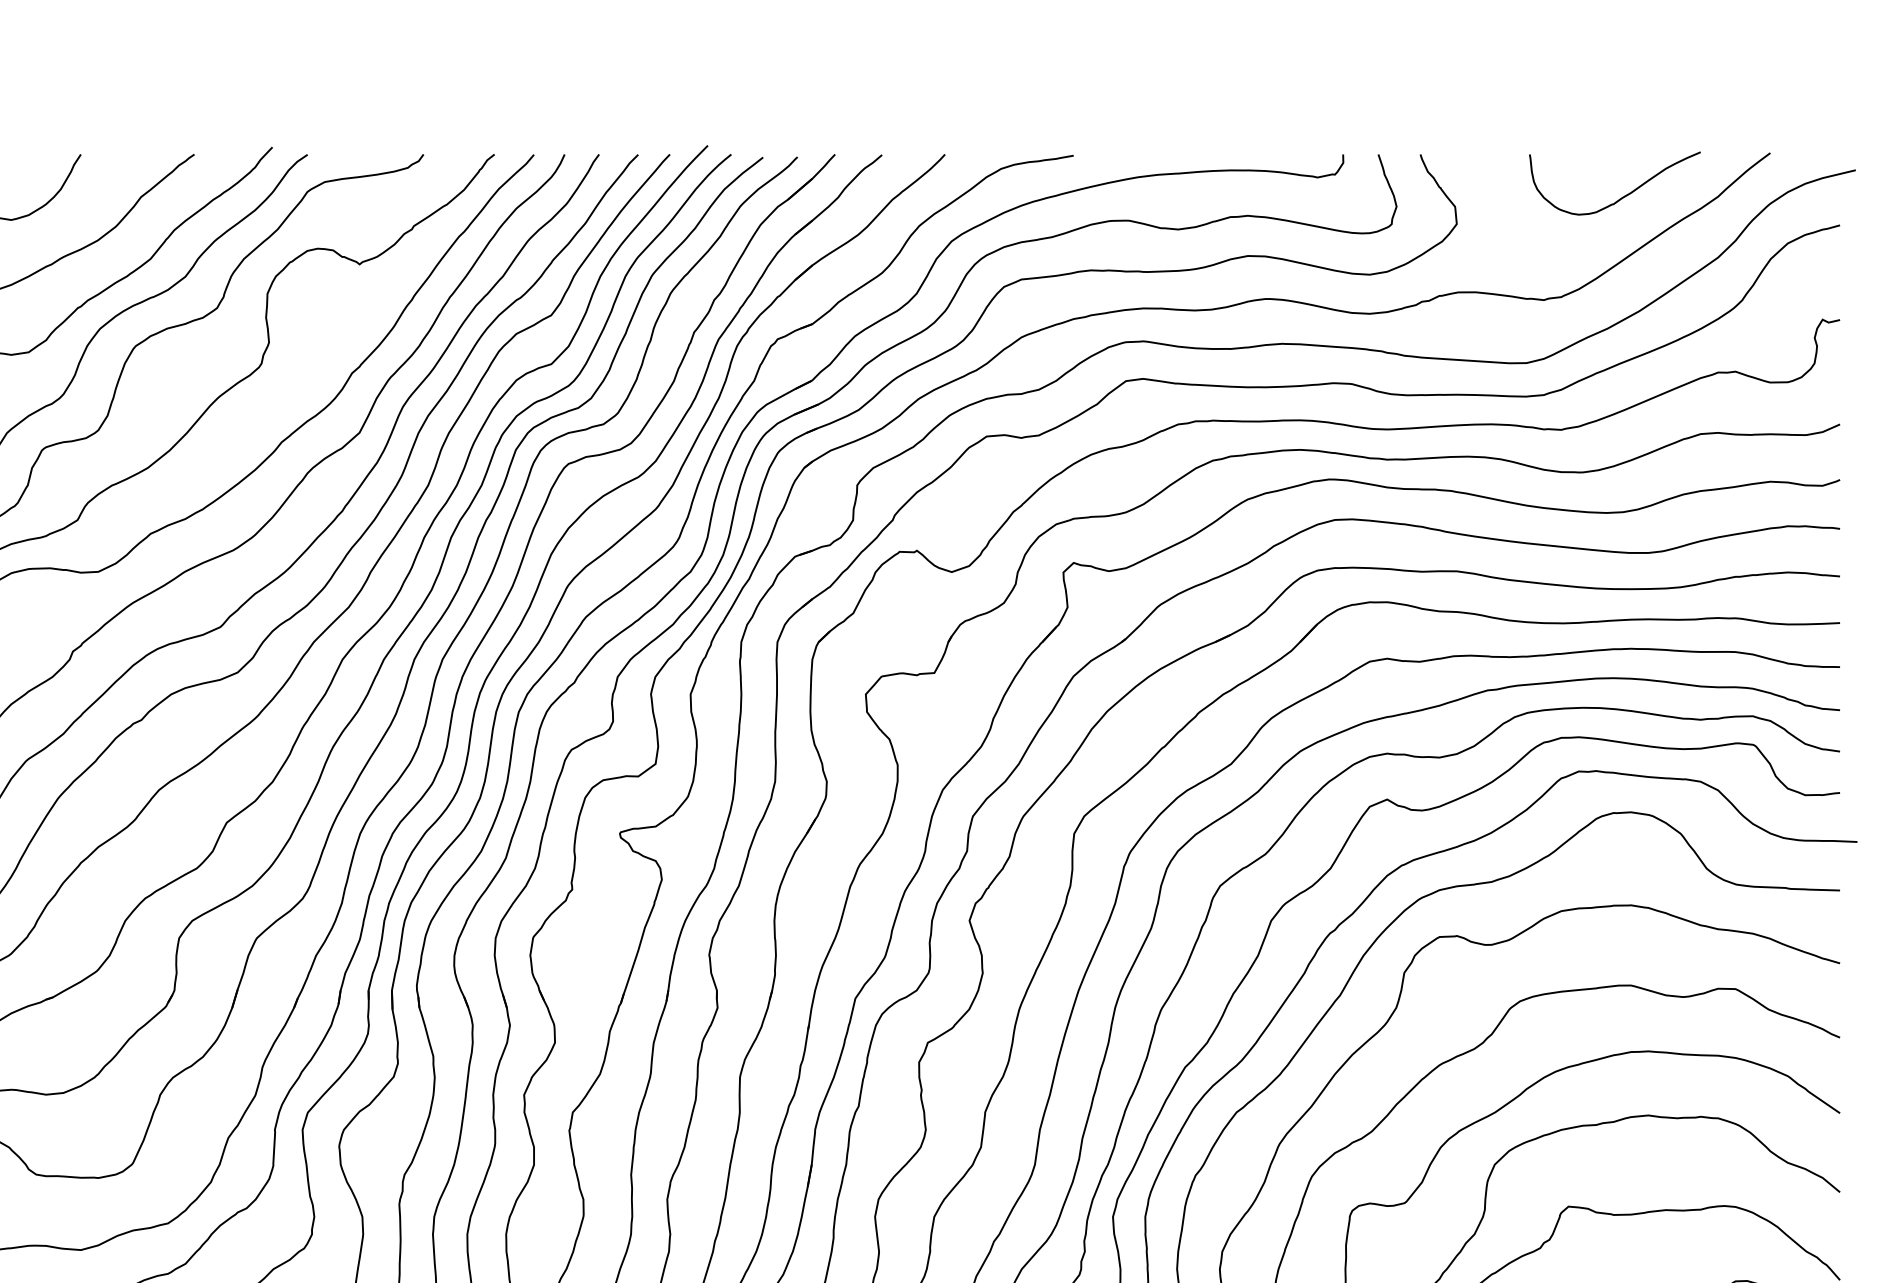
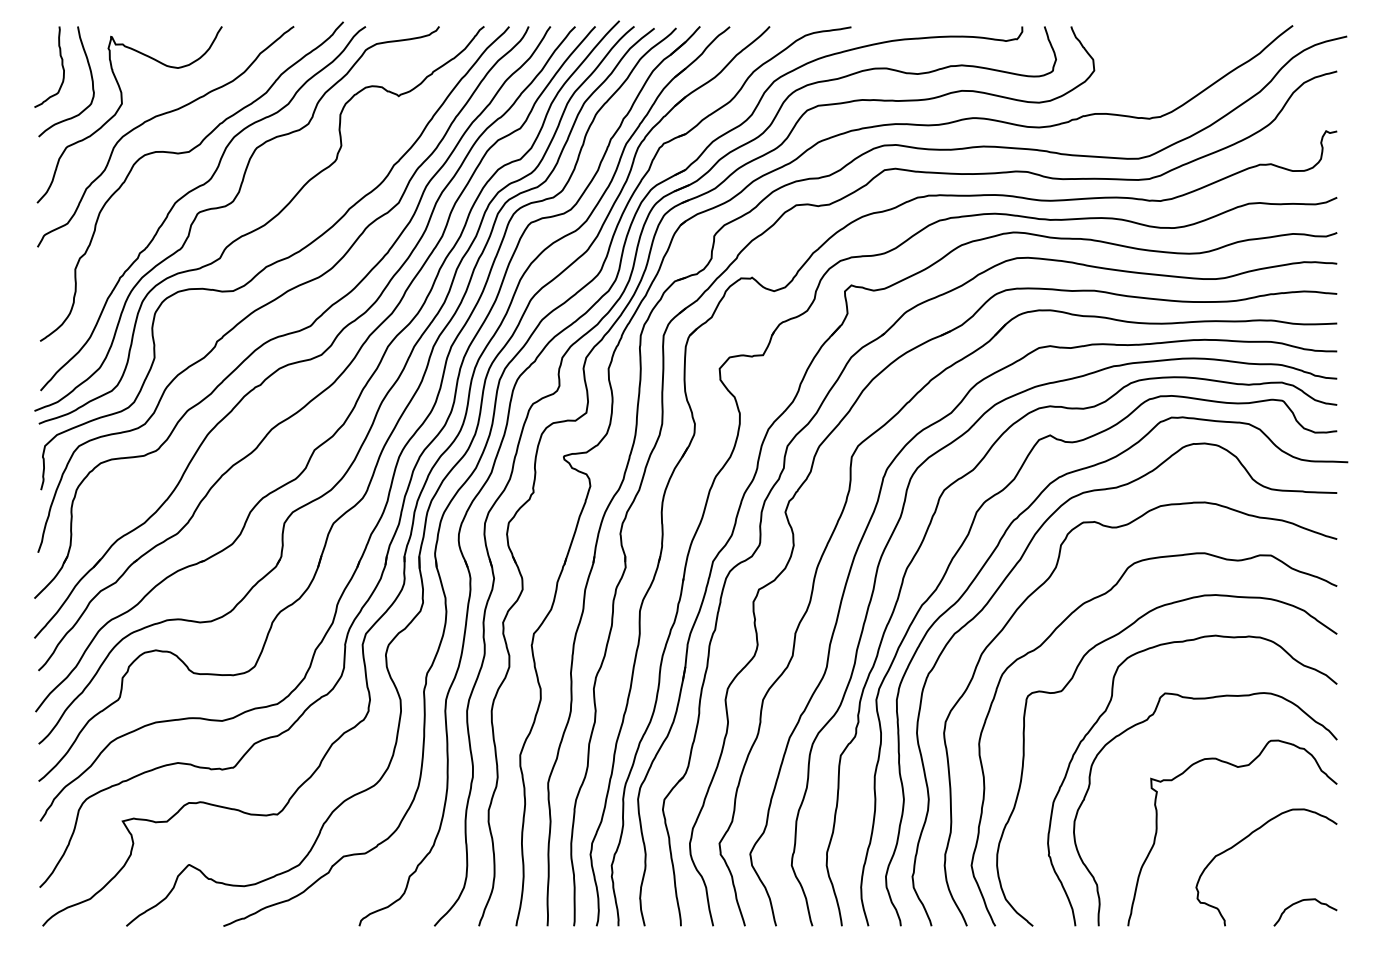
curve: (1622, 195) -> (1199, 52), removed

